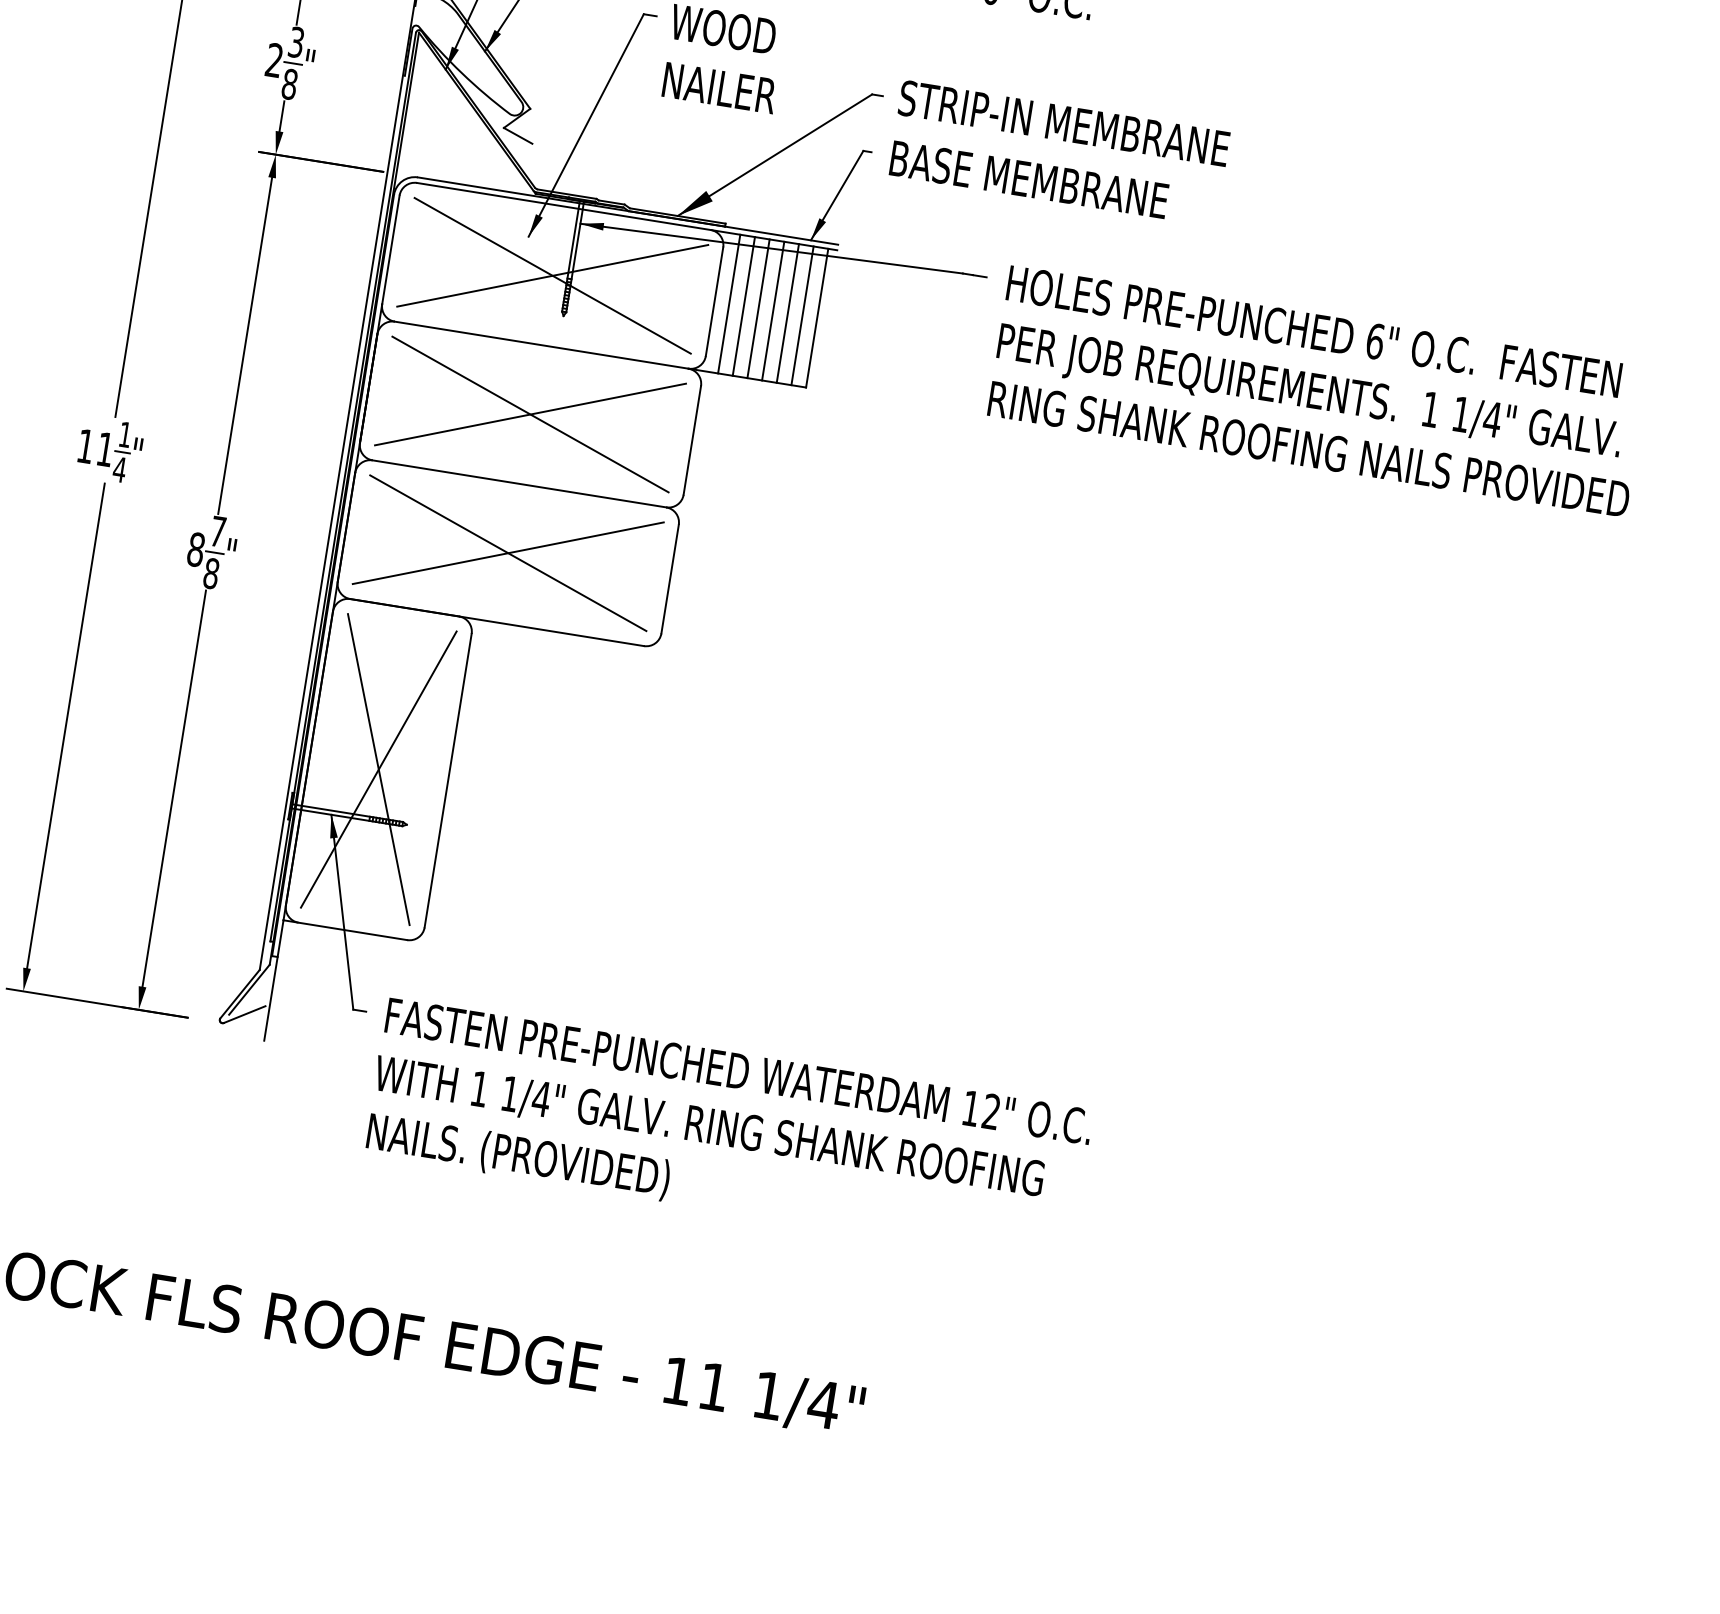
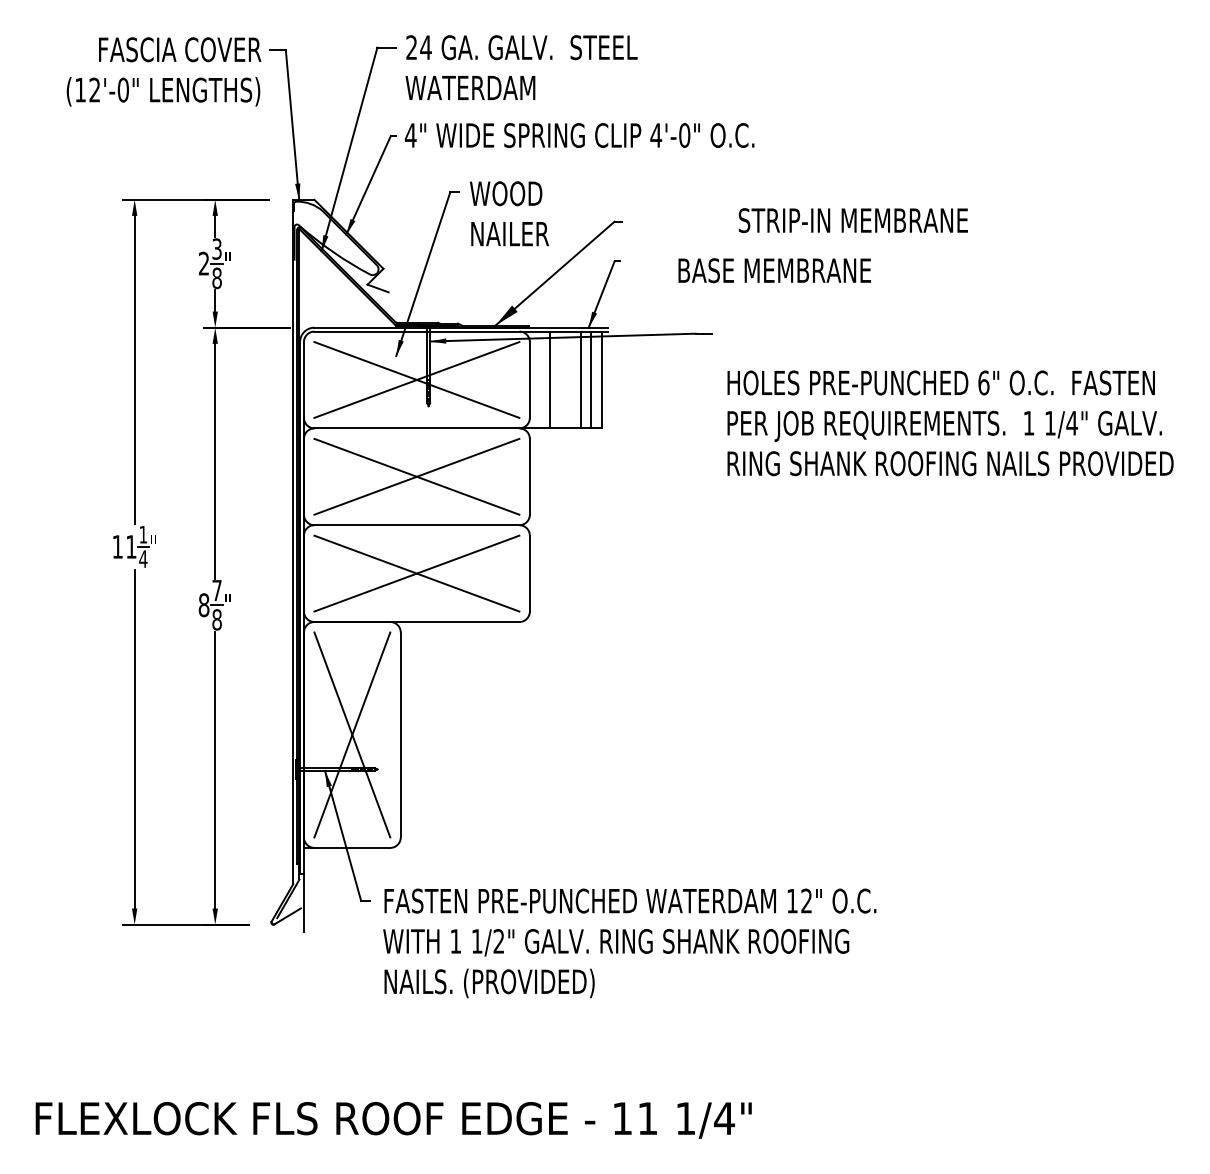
text: (1062, 123) -> (852, 220), moved
text: (1028, 179) -> (774, 270), moved
line: (729, 303) -> (540, 379), removed
line: (758, 308) -> (560, 379), removed
line: (772, 310) -> (570, 379), removed
text: (1318, 391) -> (950, 423), moved
text: (540, 1098) -> (498, 941), 1/4" -> 1/2"

